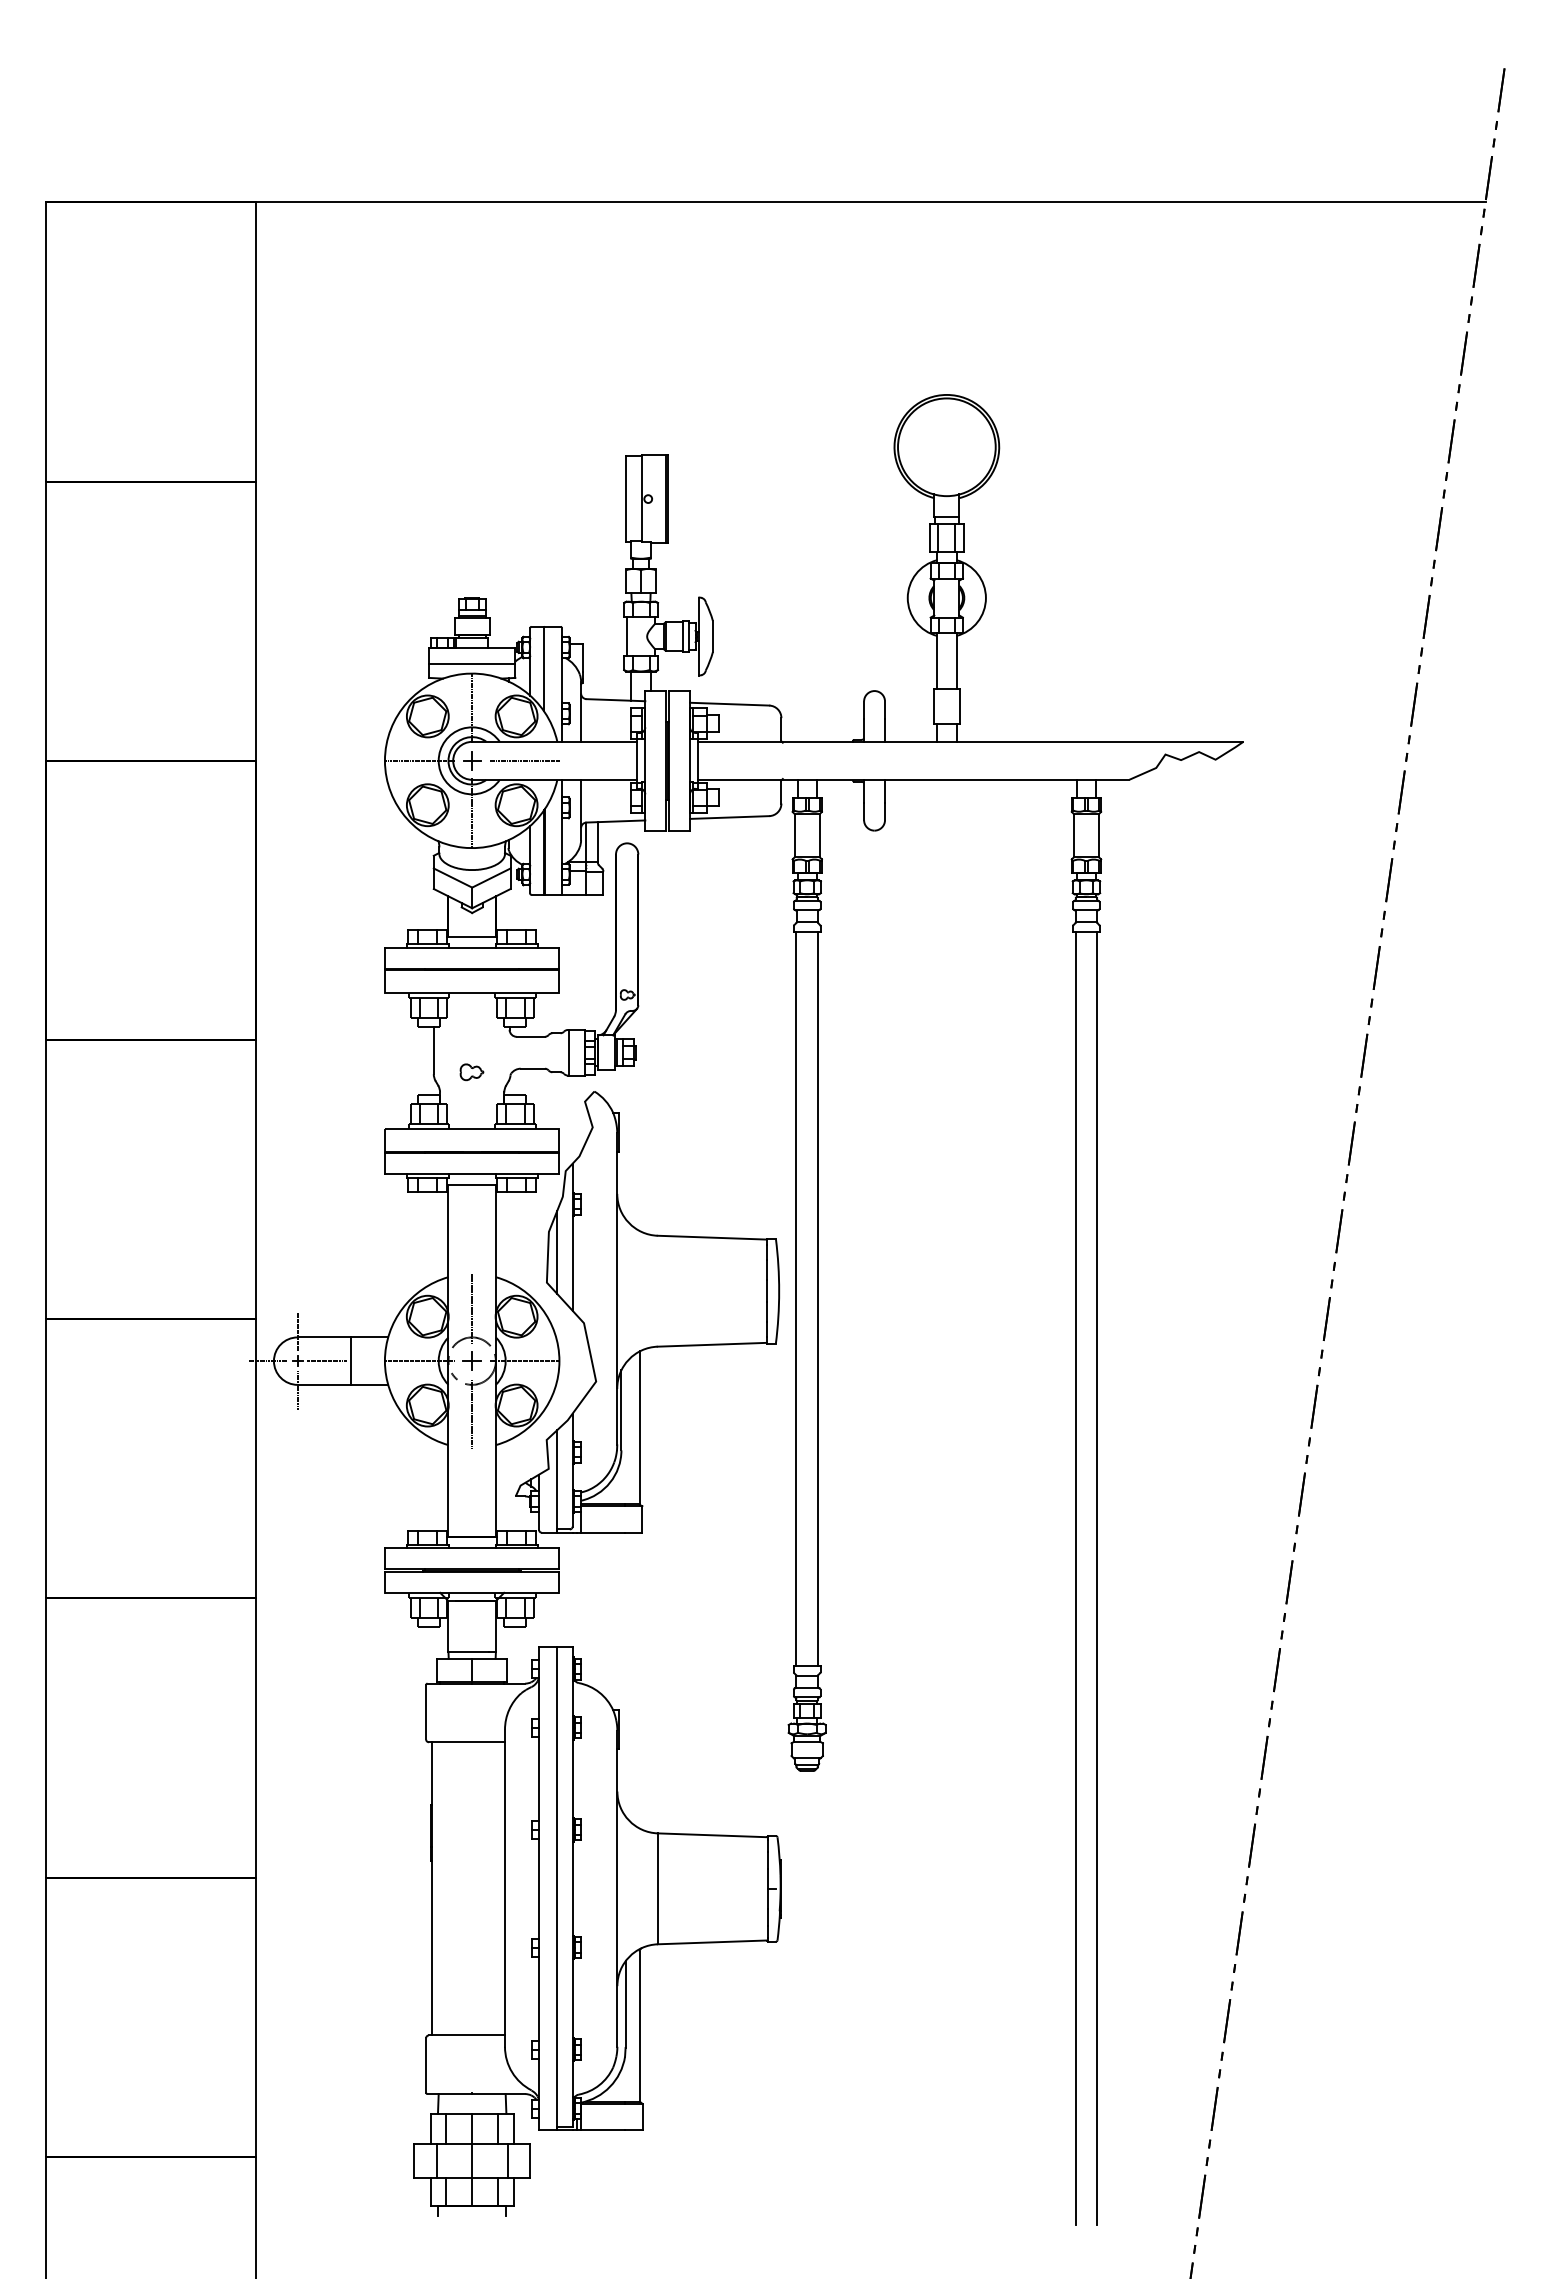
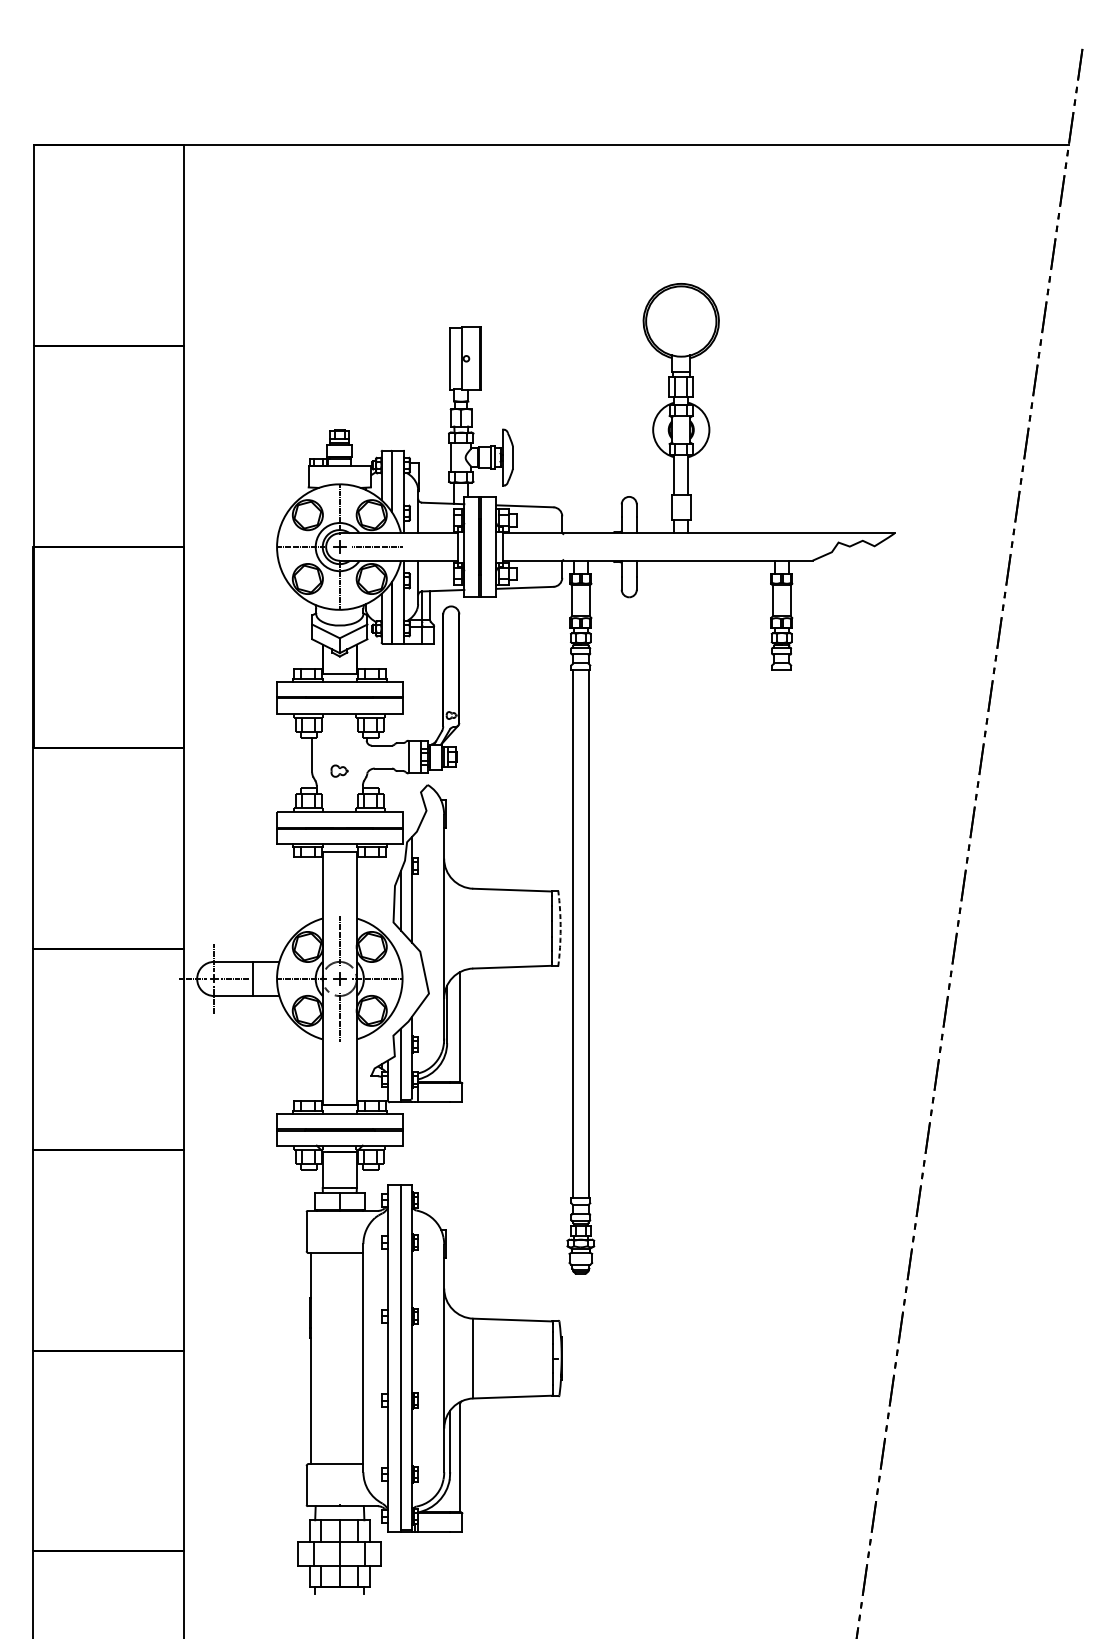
line: (471, 664) -> (339, 477), removed
arc: (779, 1291) -> (560, 928), solid -> dashed
line: (1075, 1578) -> (773, 1135), removed
line: (1097, 1578) -> (789, 1135), removed

